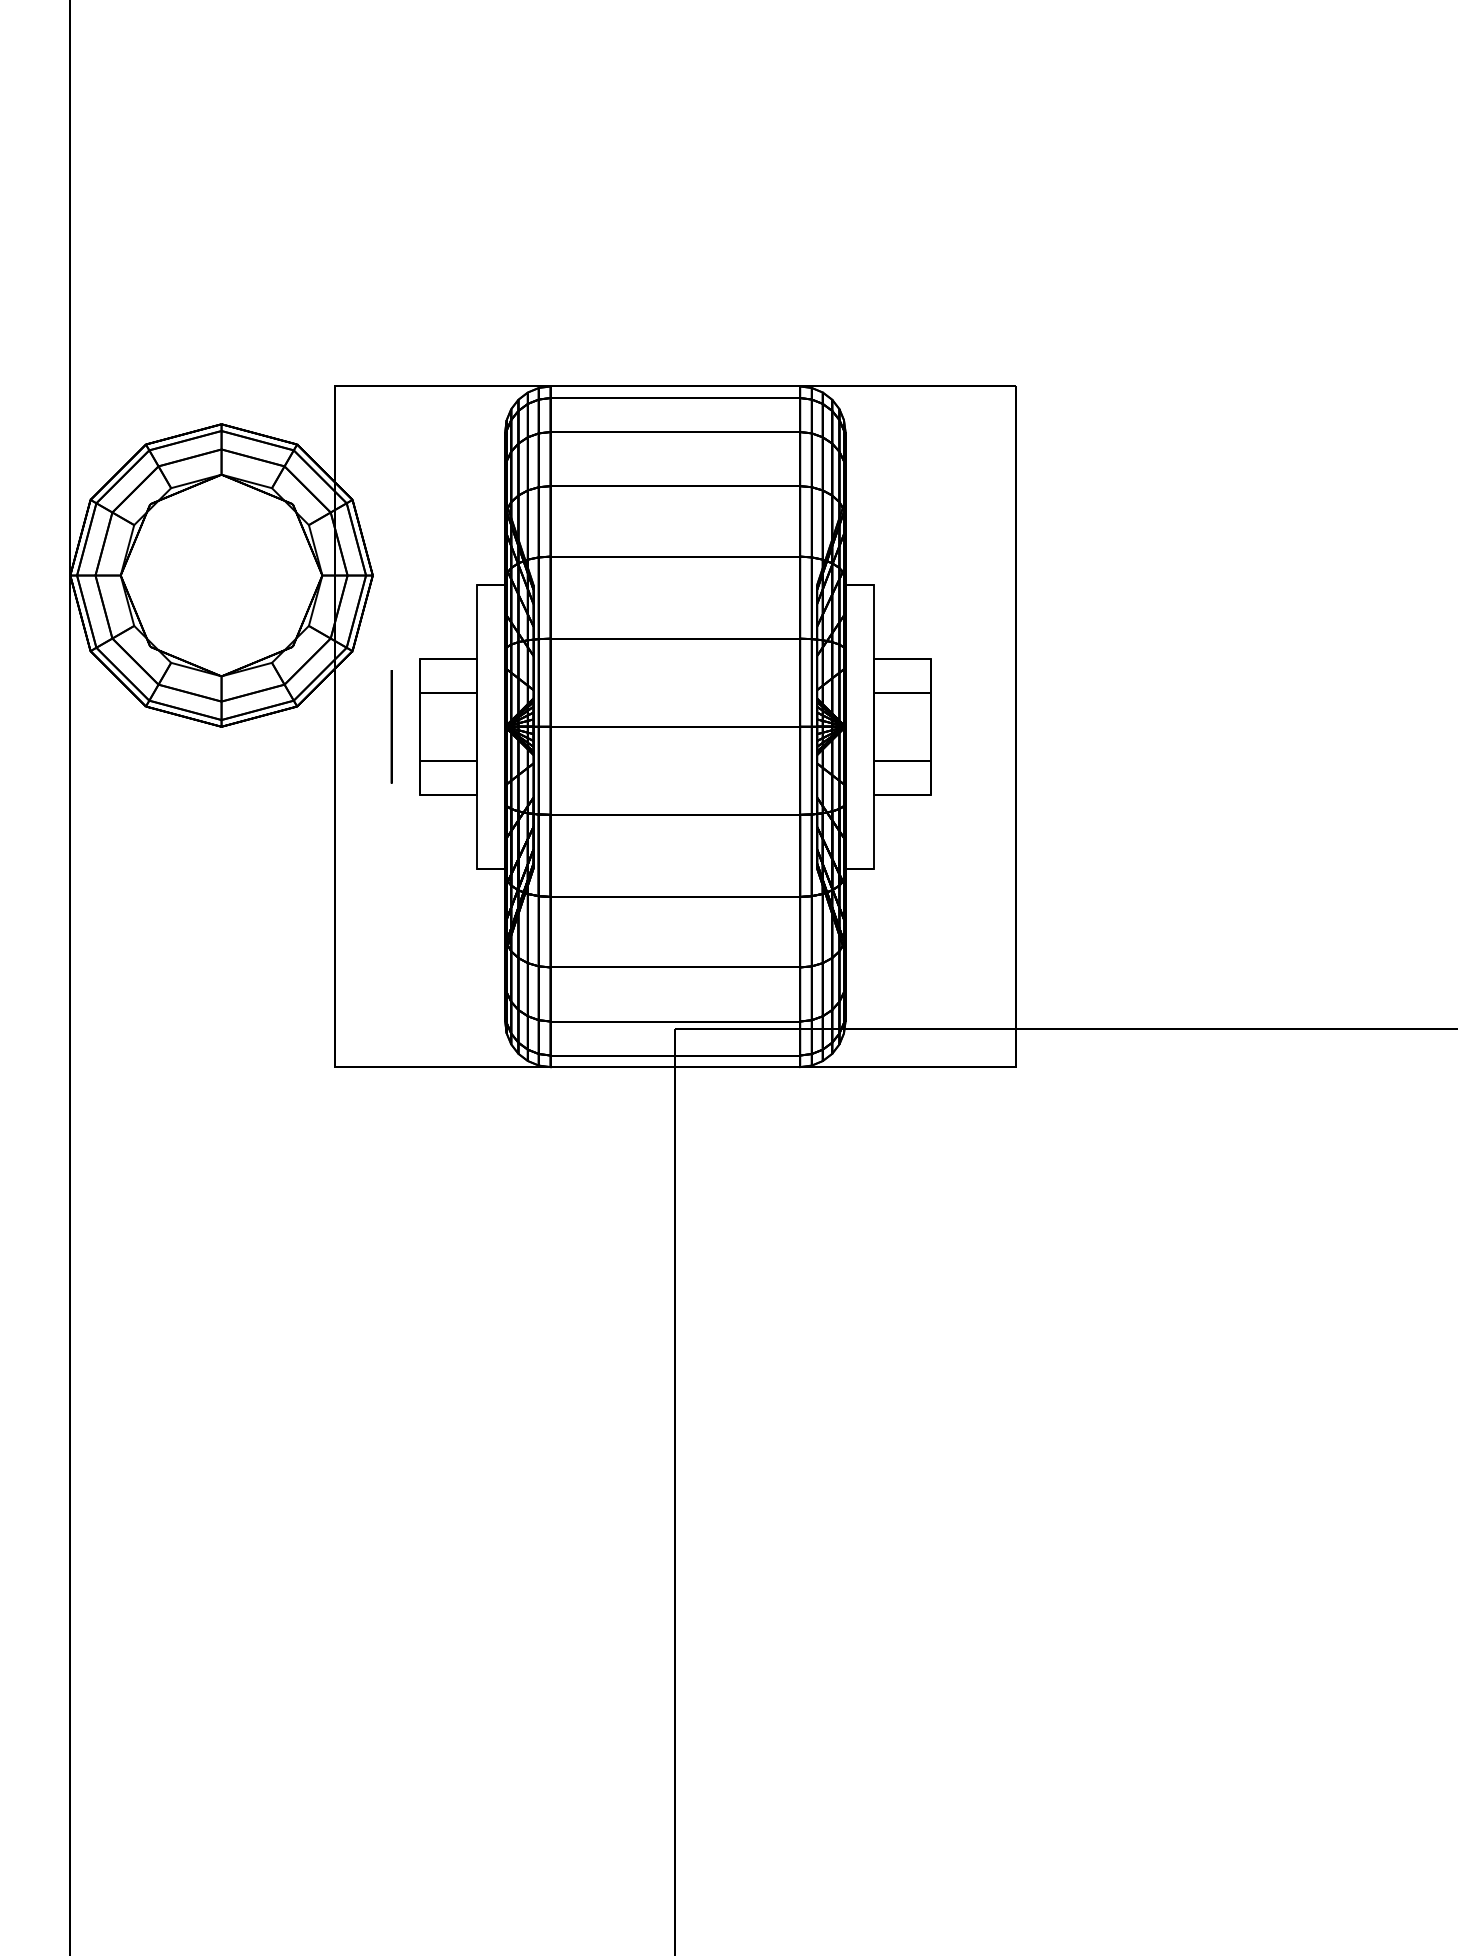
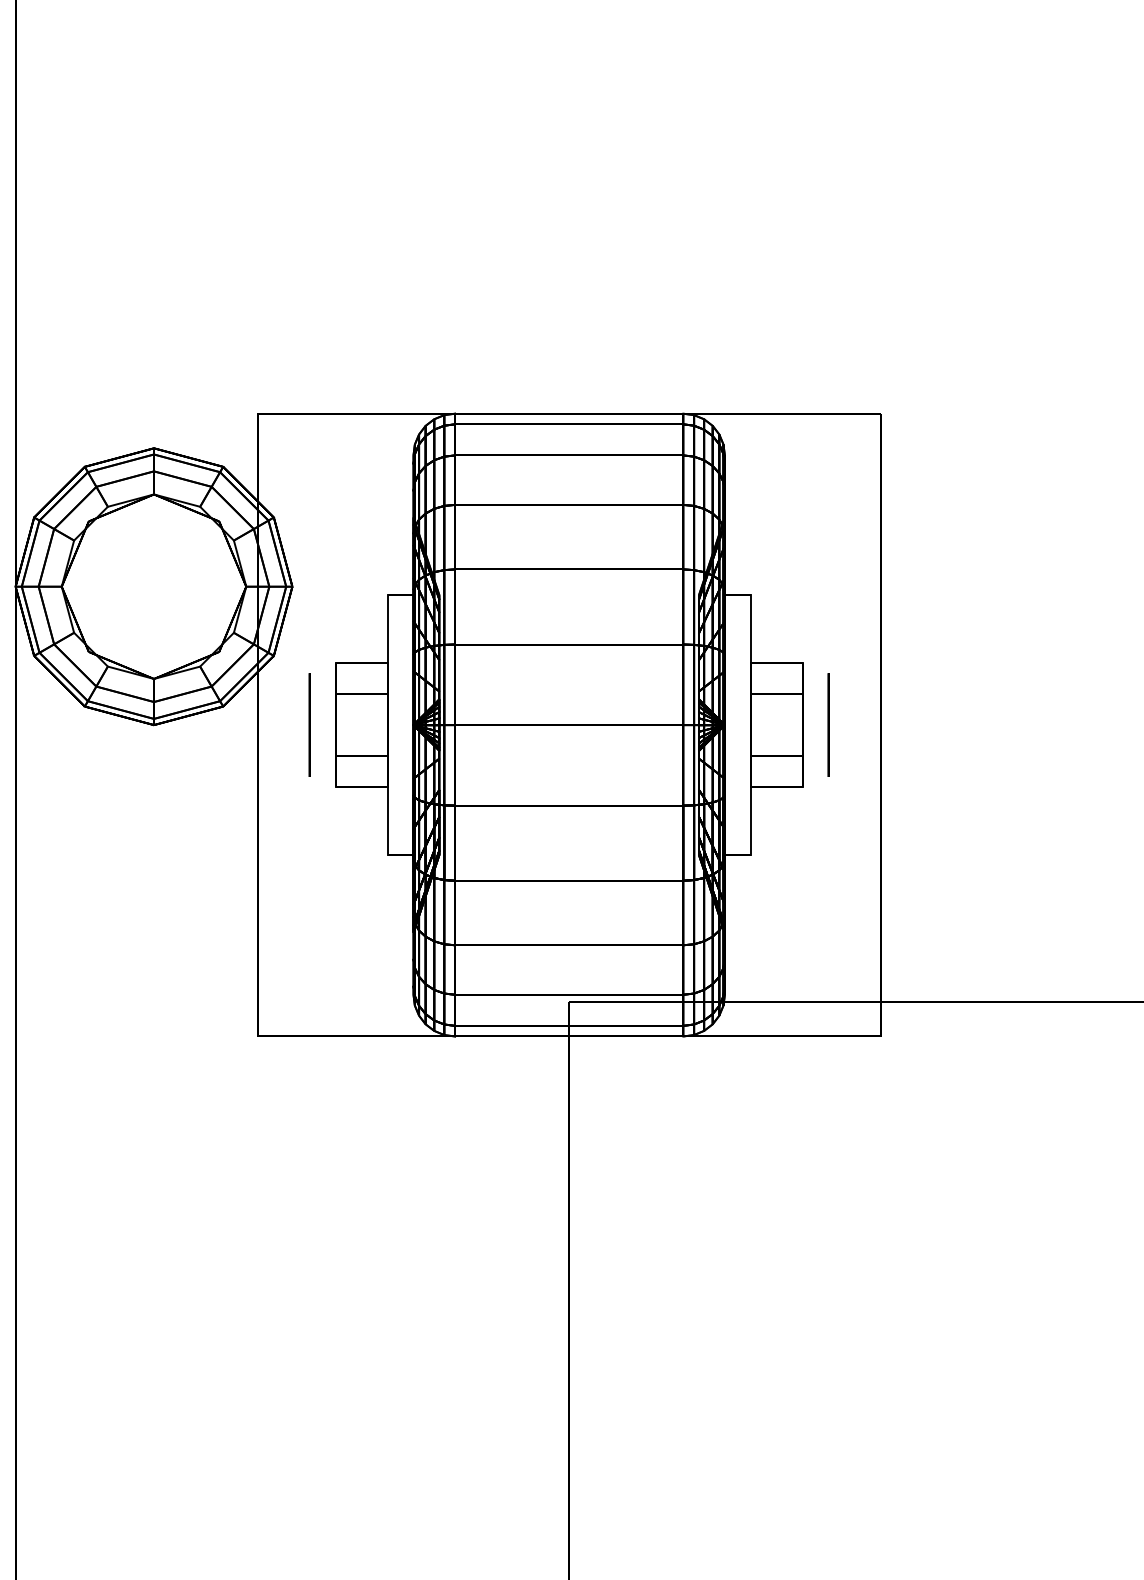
circle: (958, 726) -> (828, 724), added

